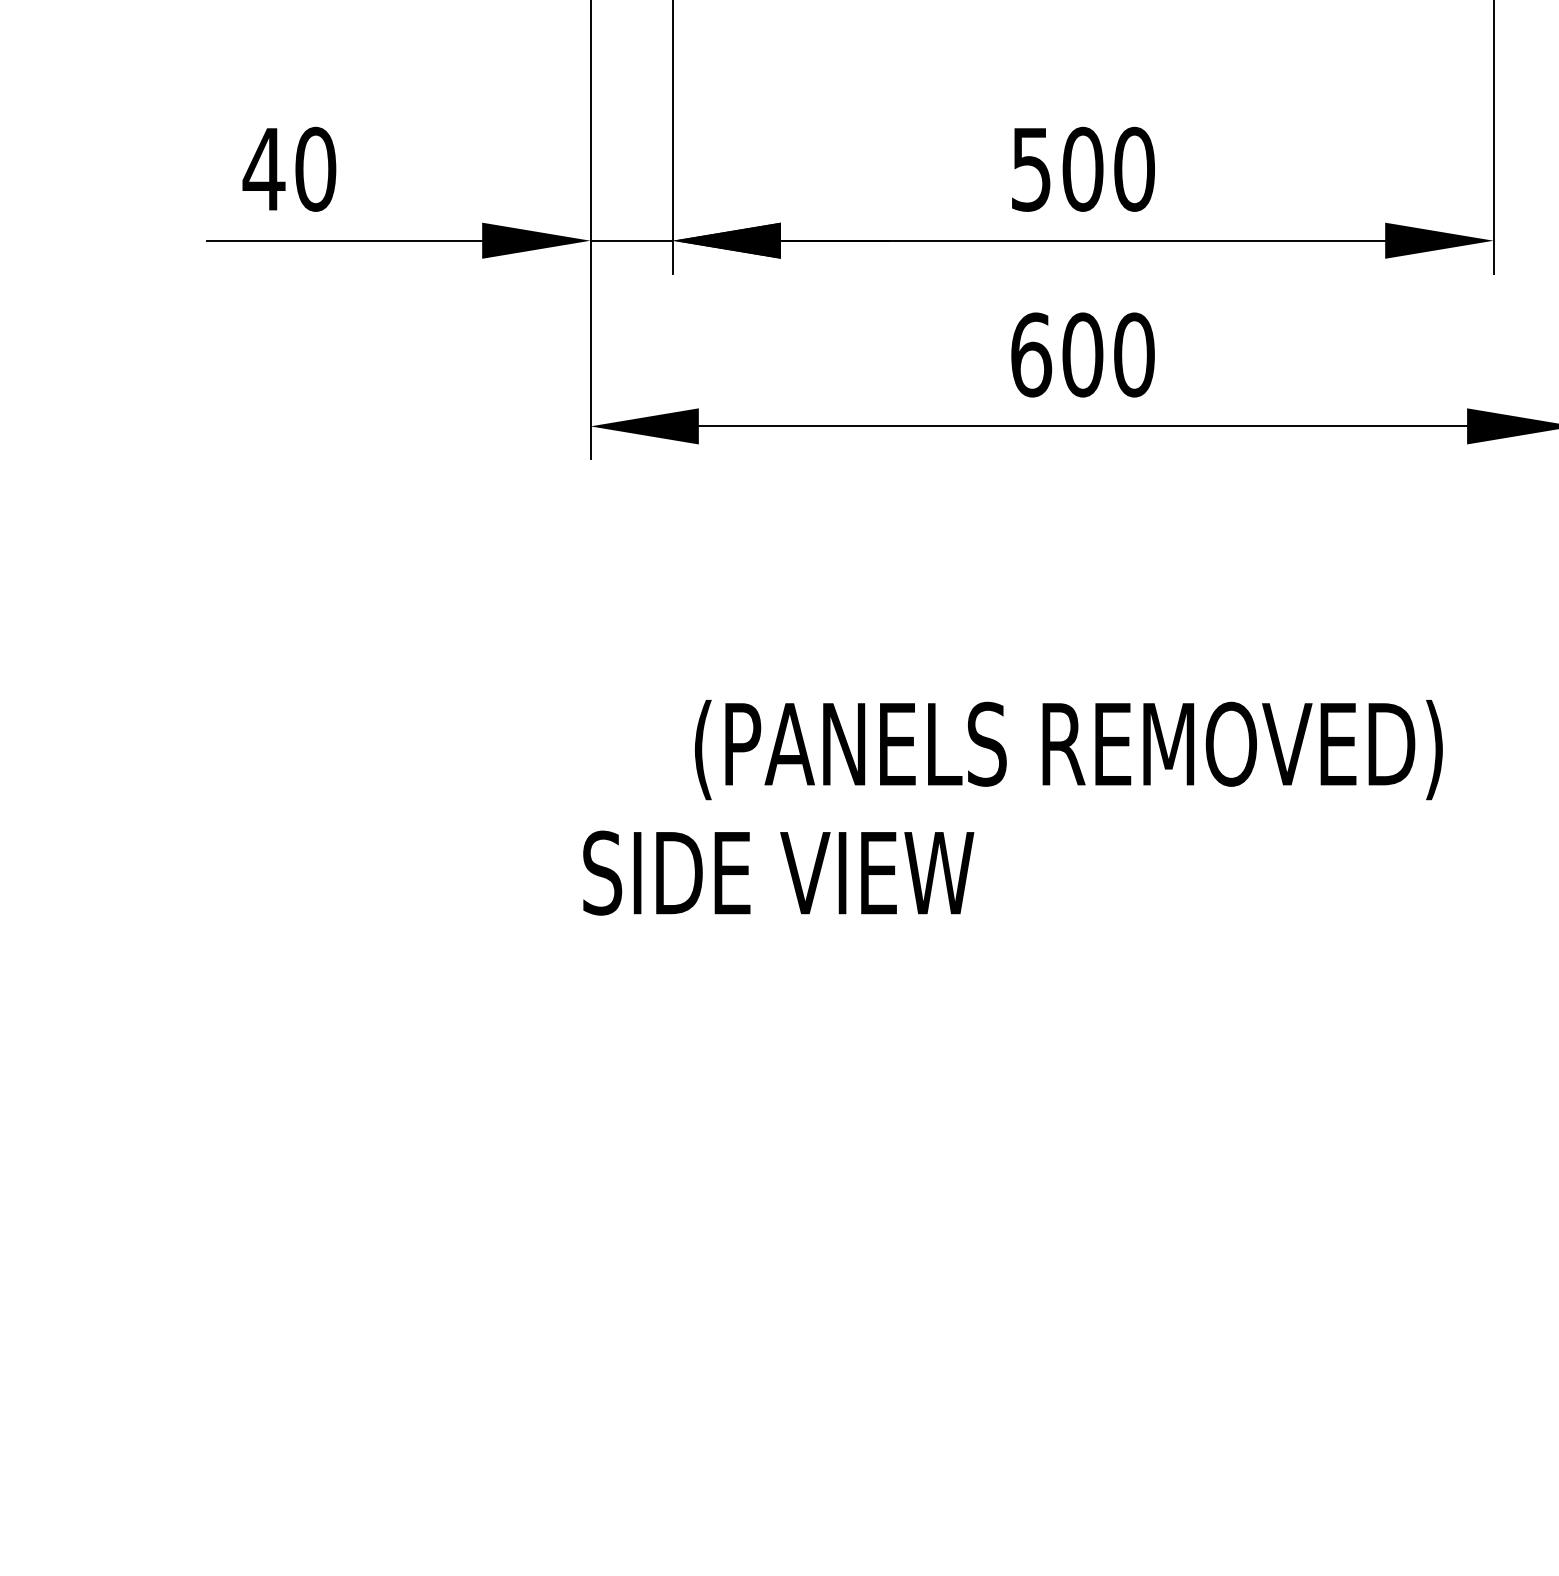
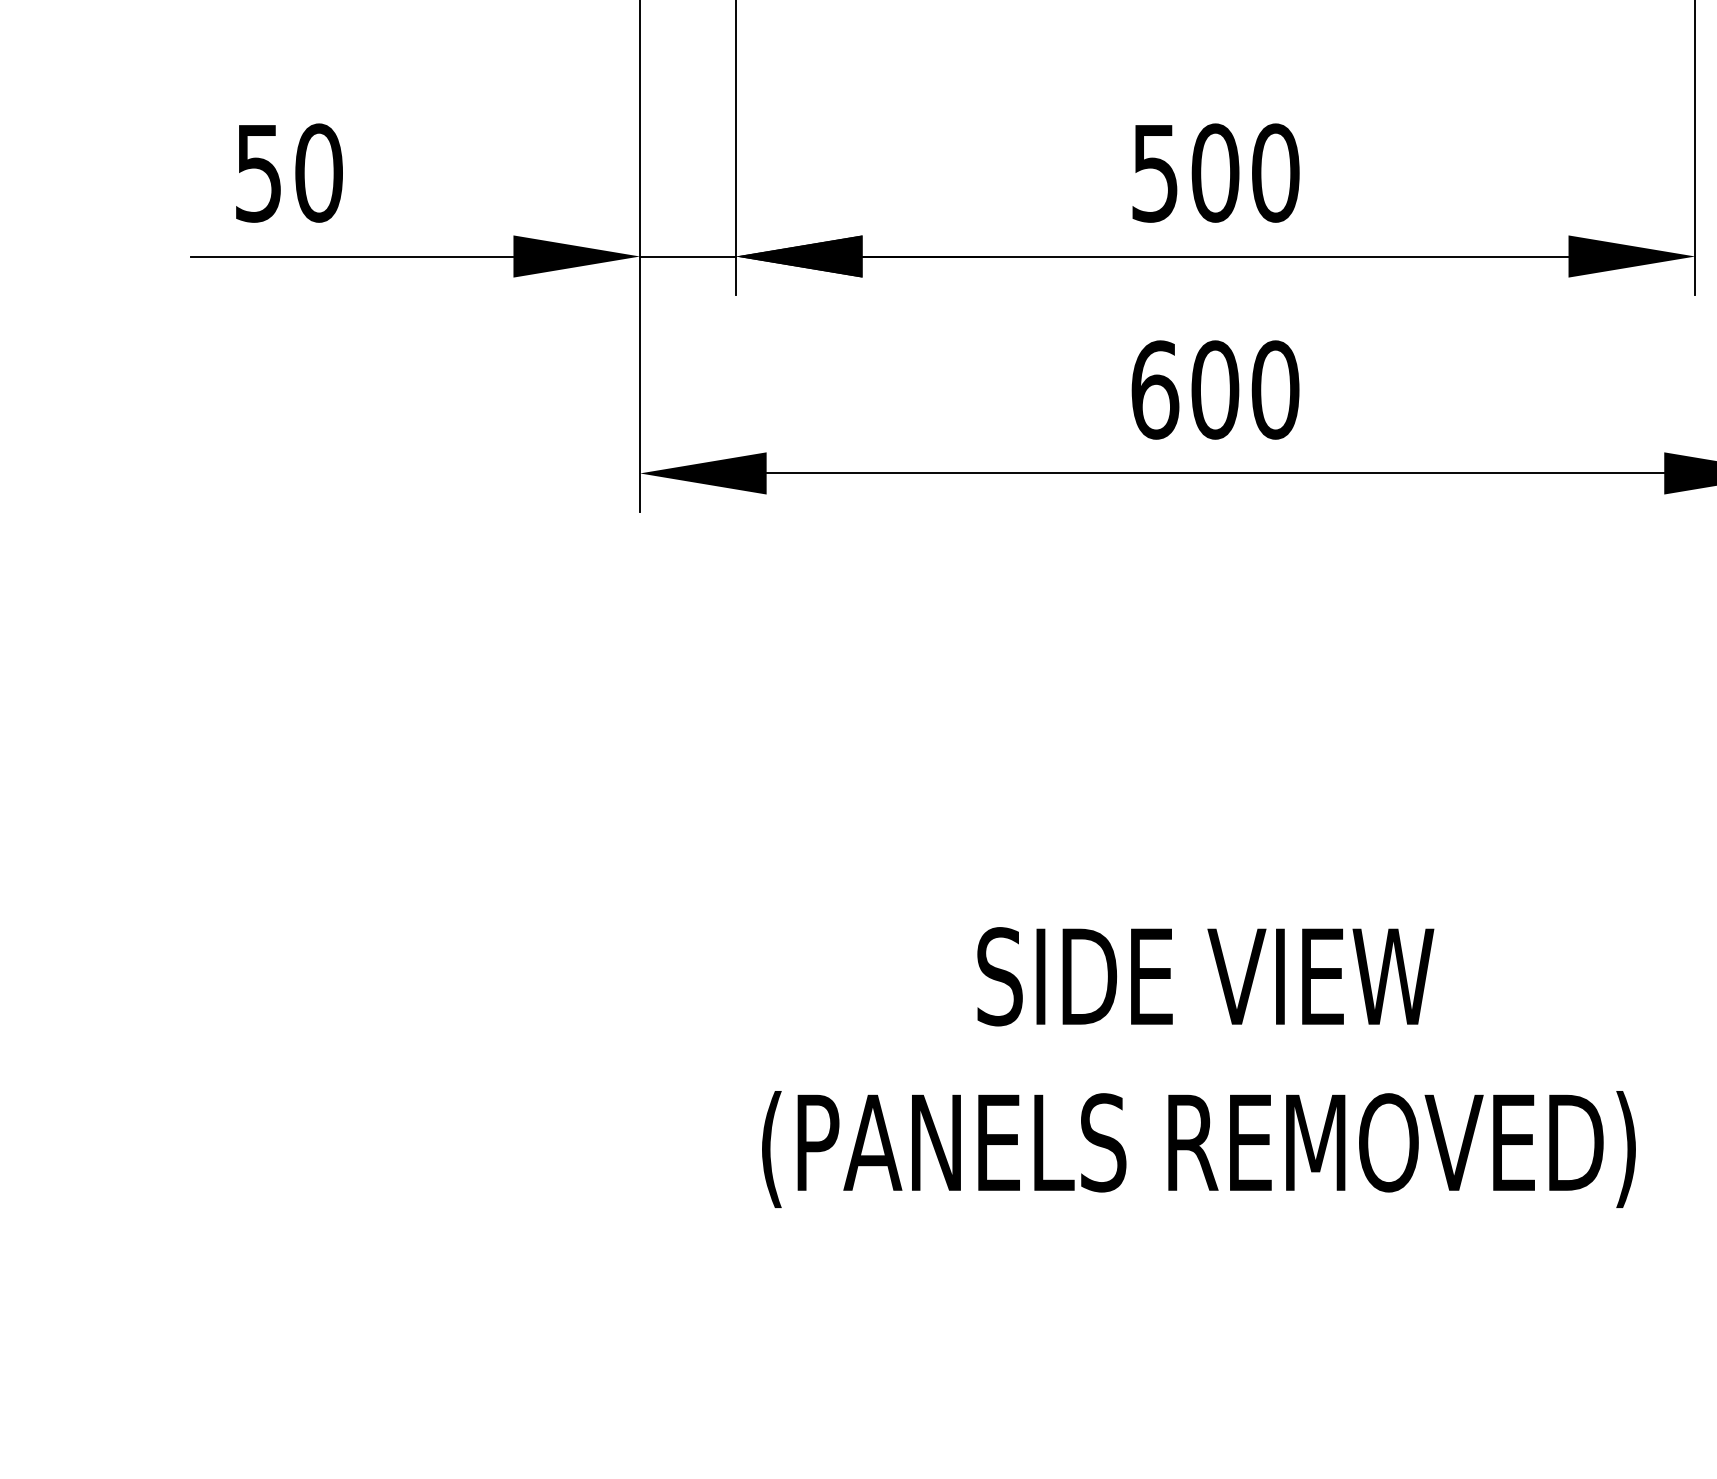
text: (263, 169) -> (257, 173), 40 -> 50
text: (1068, 750) -> (1198, 1150), moved
text: (778, 872) -> (1205, 975), moved

